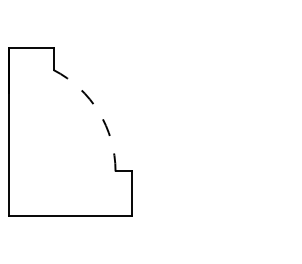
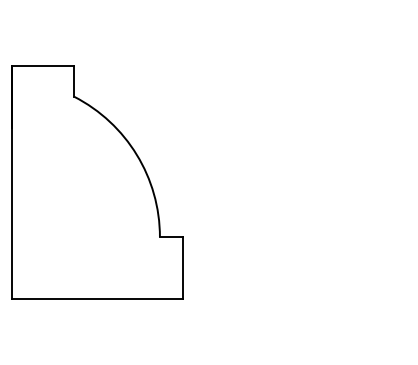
arc: (98, 112) -> (136, 155), dashed -> solid

